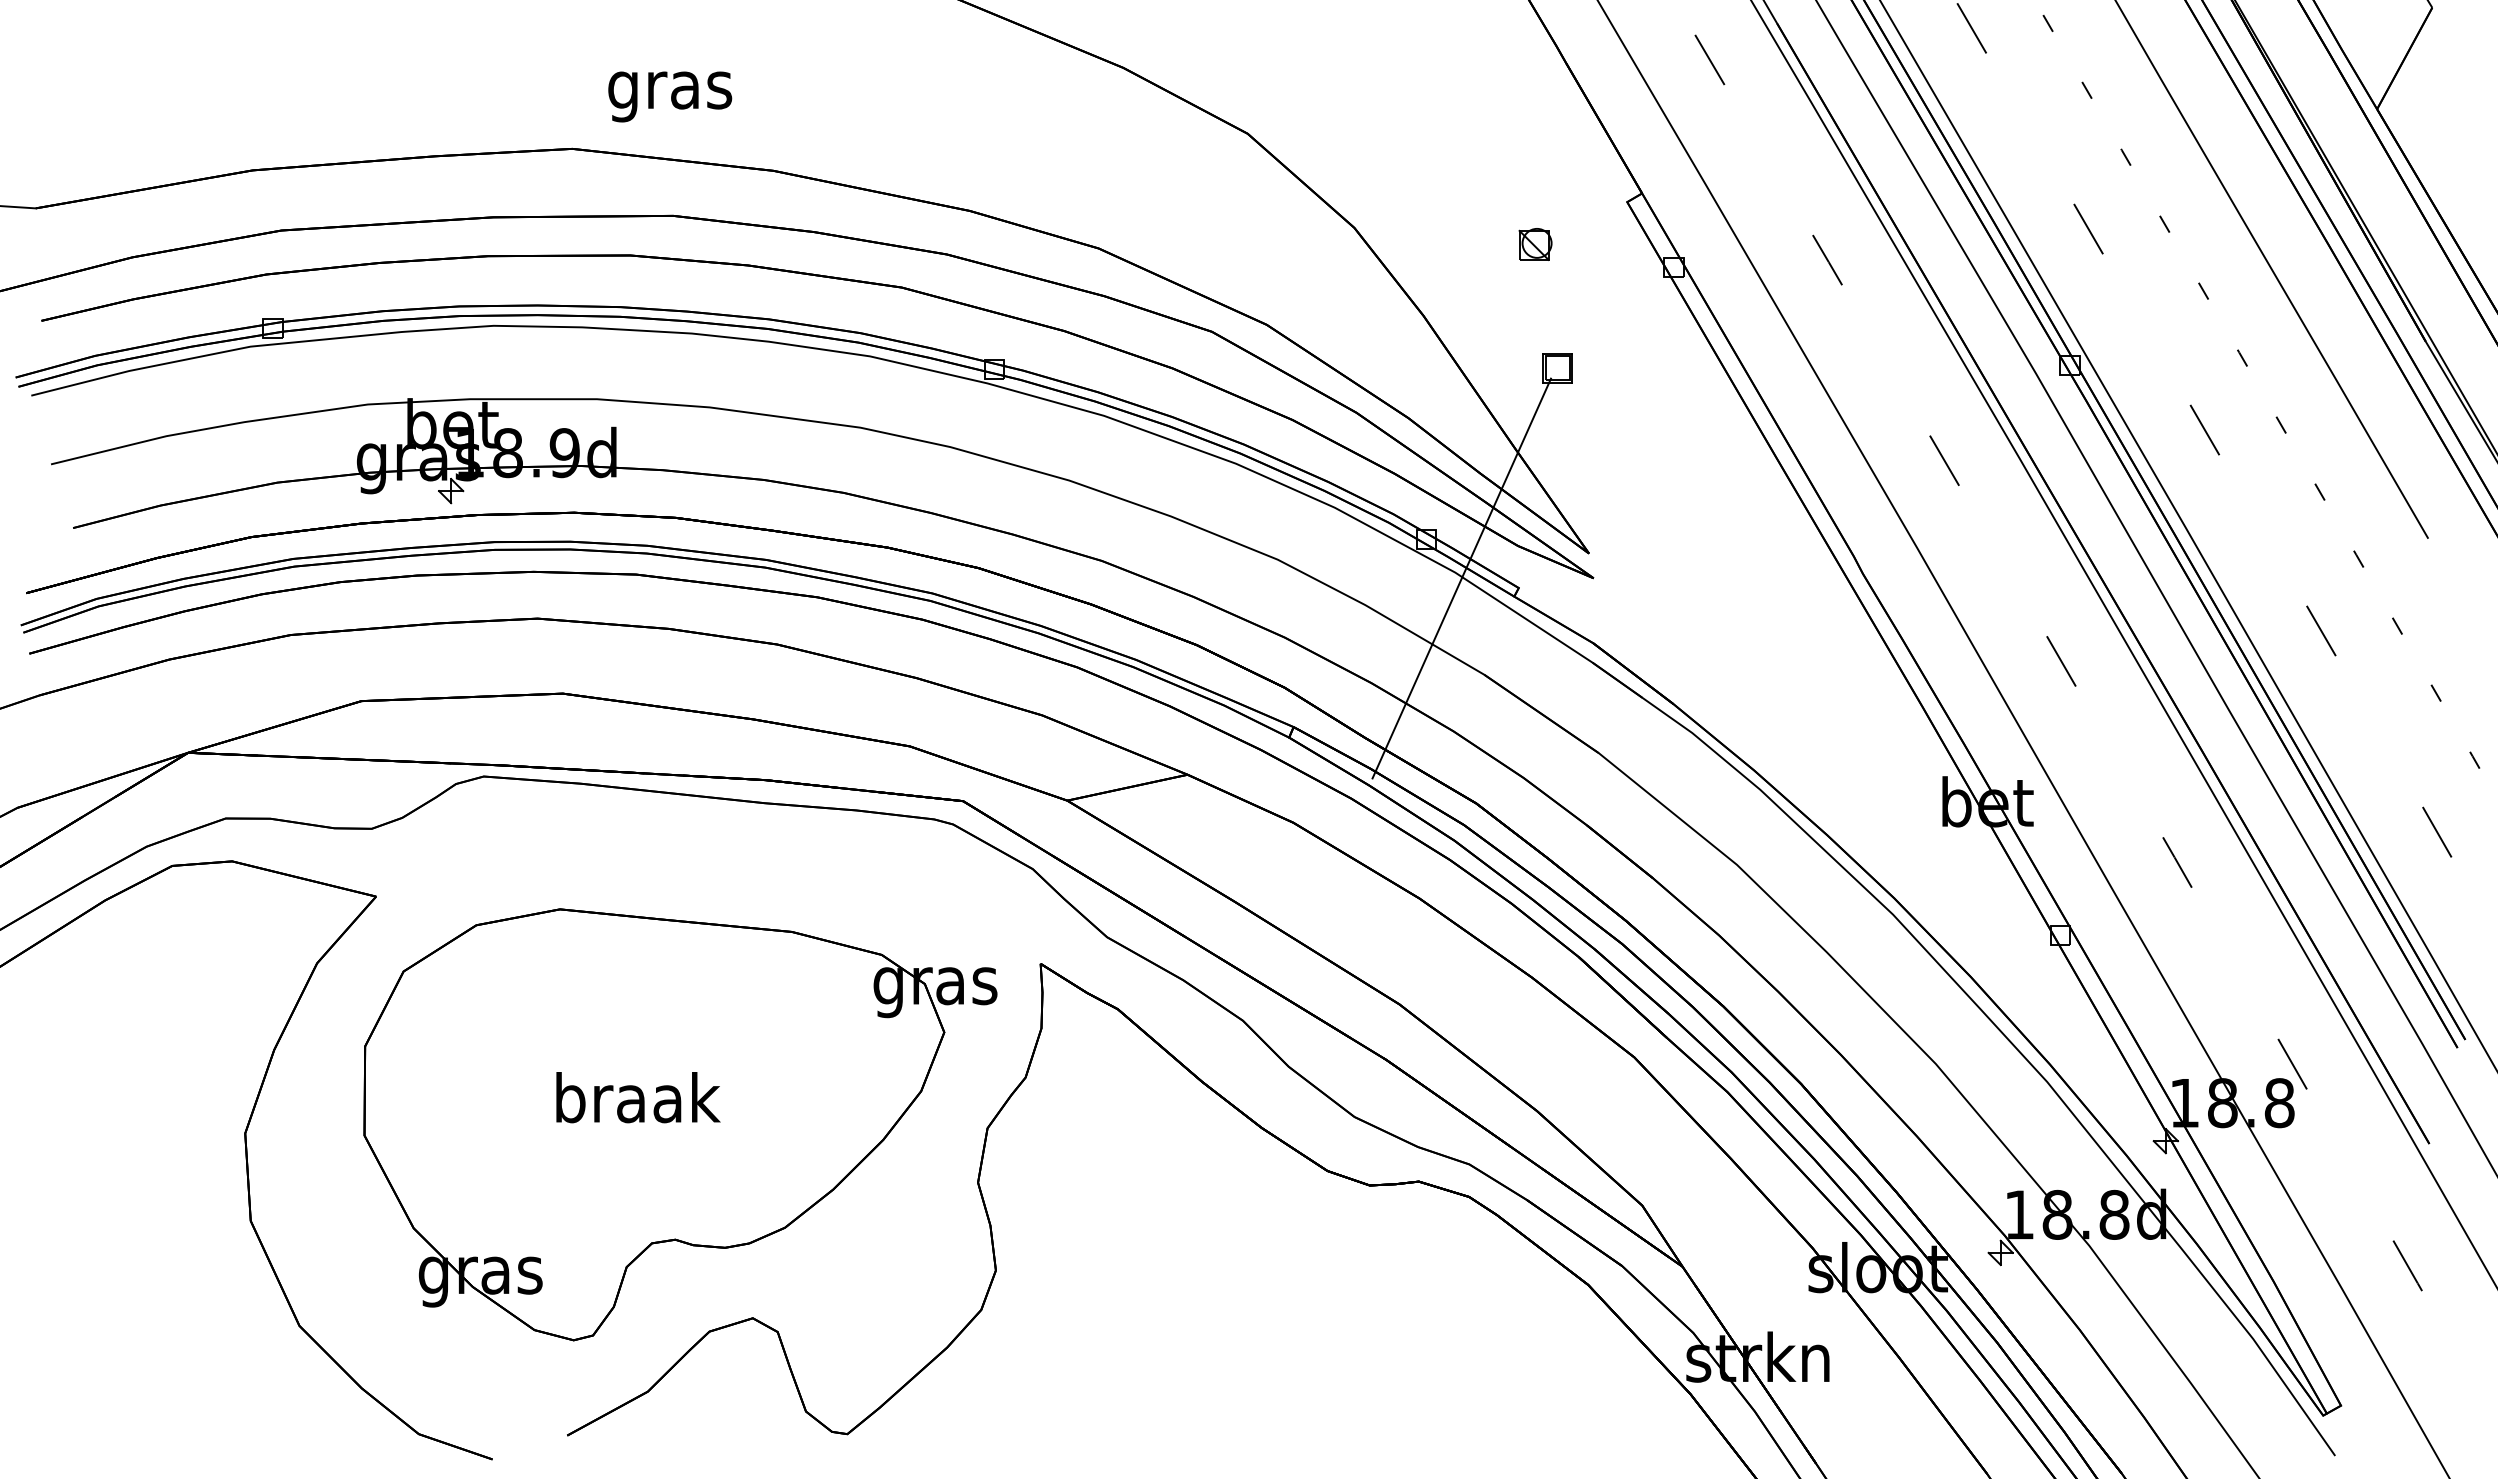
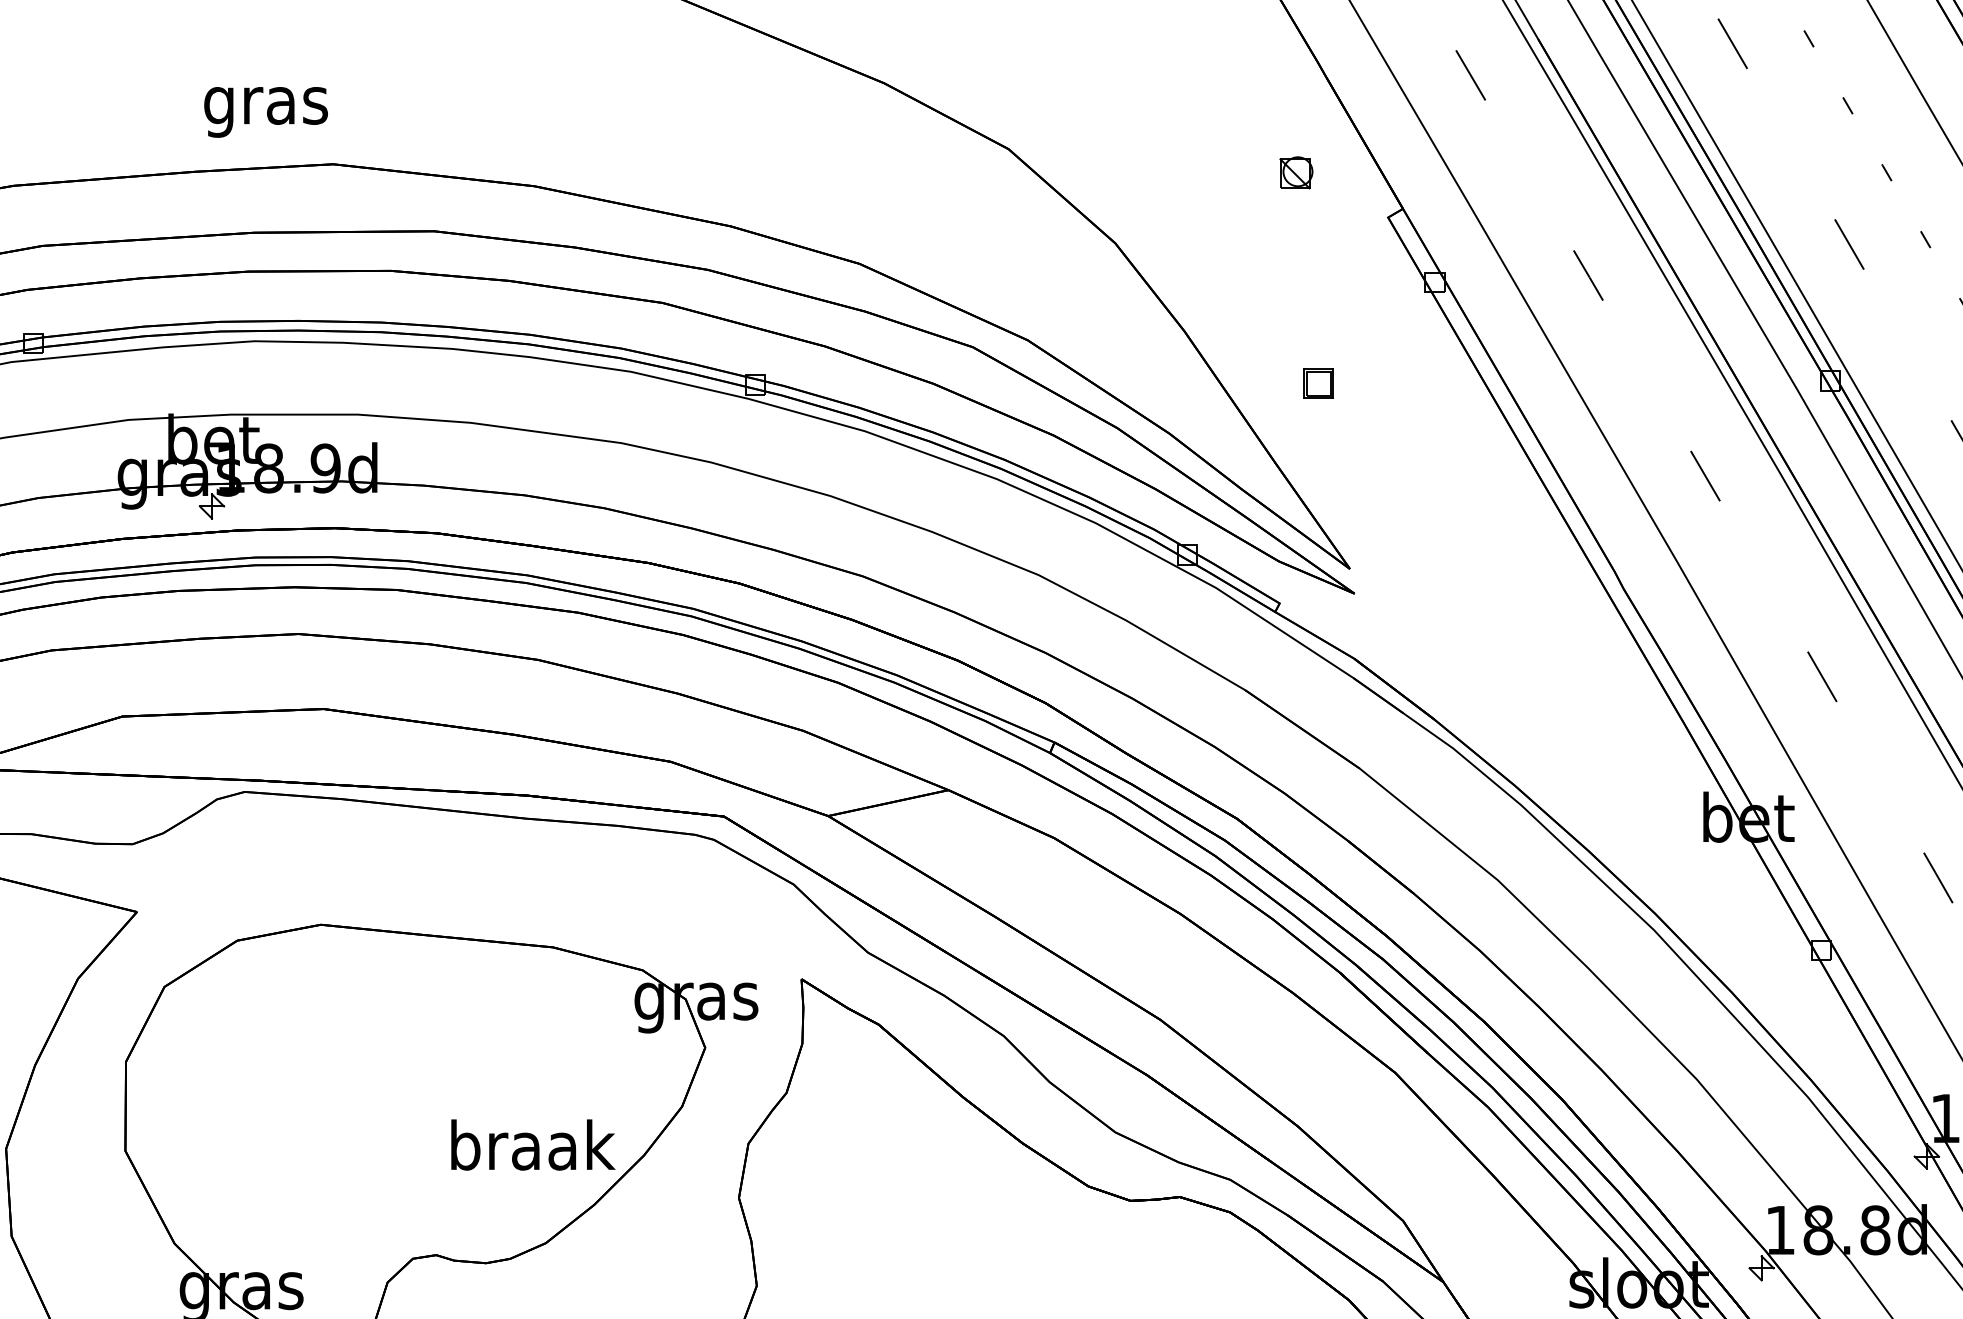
text: (670, 96) -> (266, 111), moved
part: (1535, 244) -> (1296, 172), moved
line: (1461, 578) -> (1222, 593), removed
text: (638, 1097) -> (533, 1144), moved

